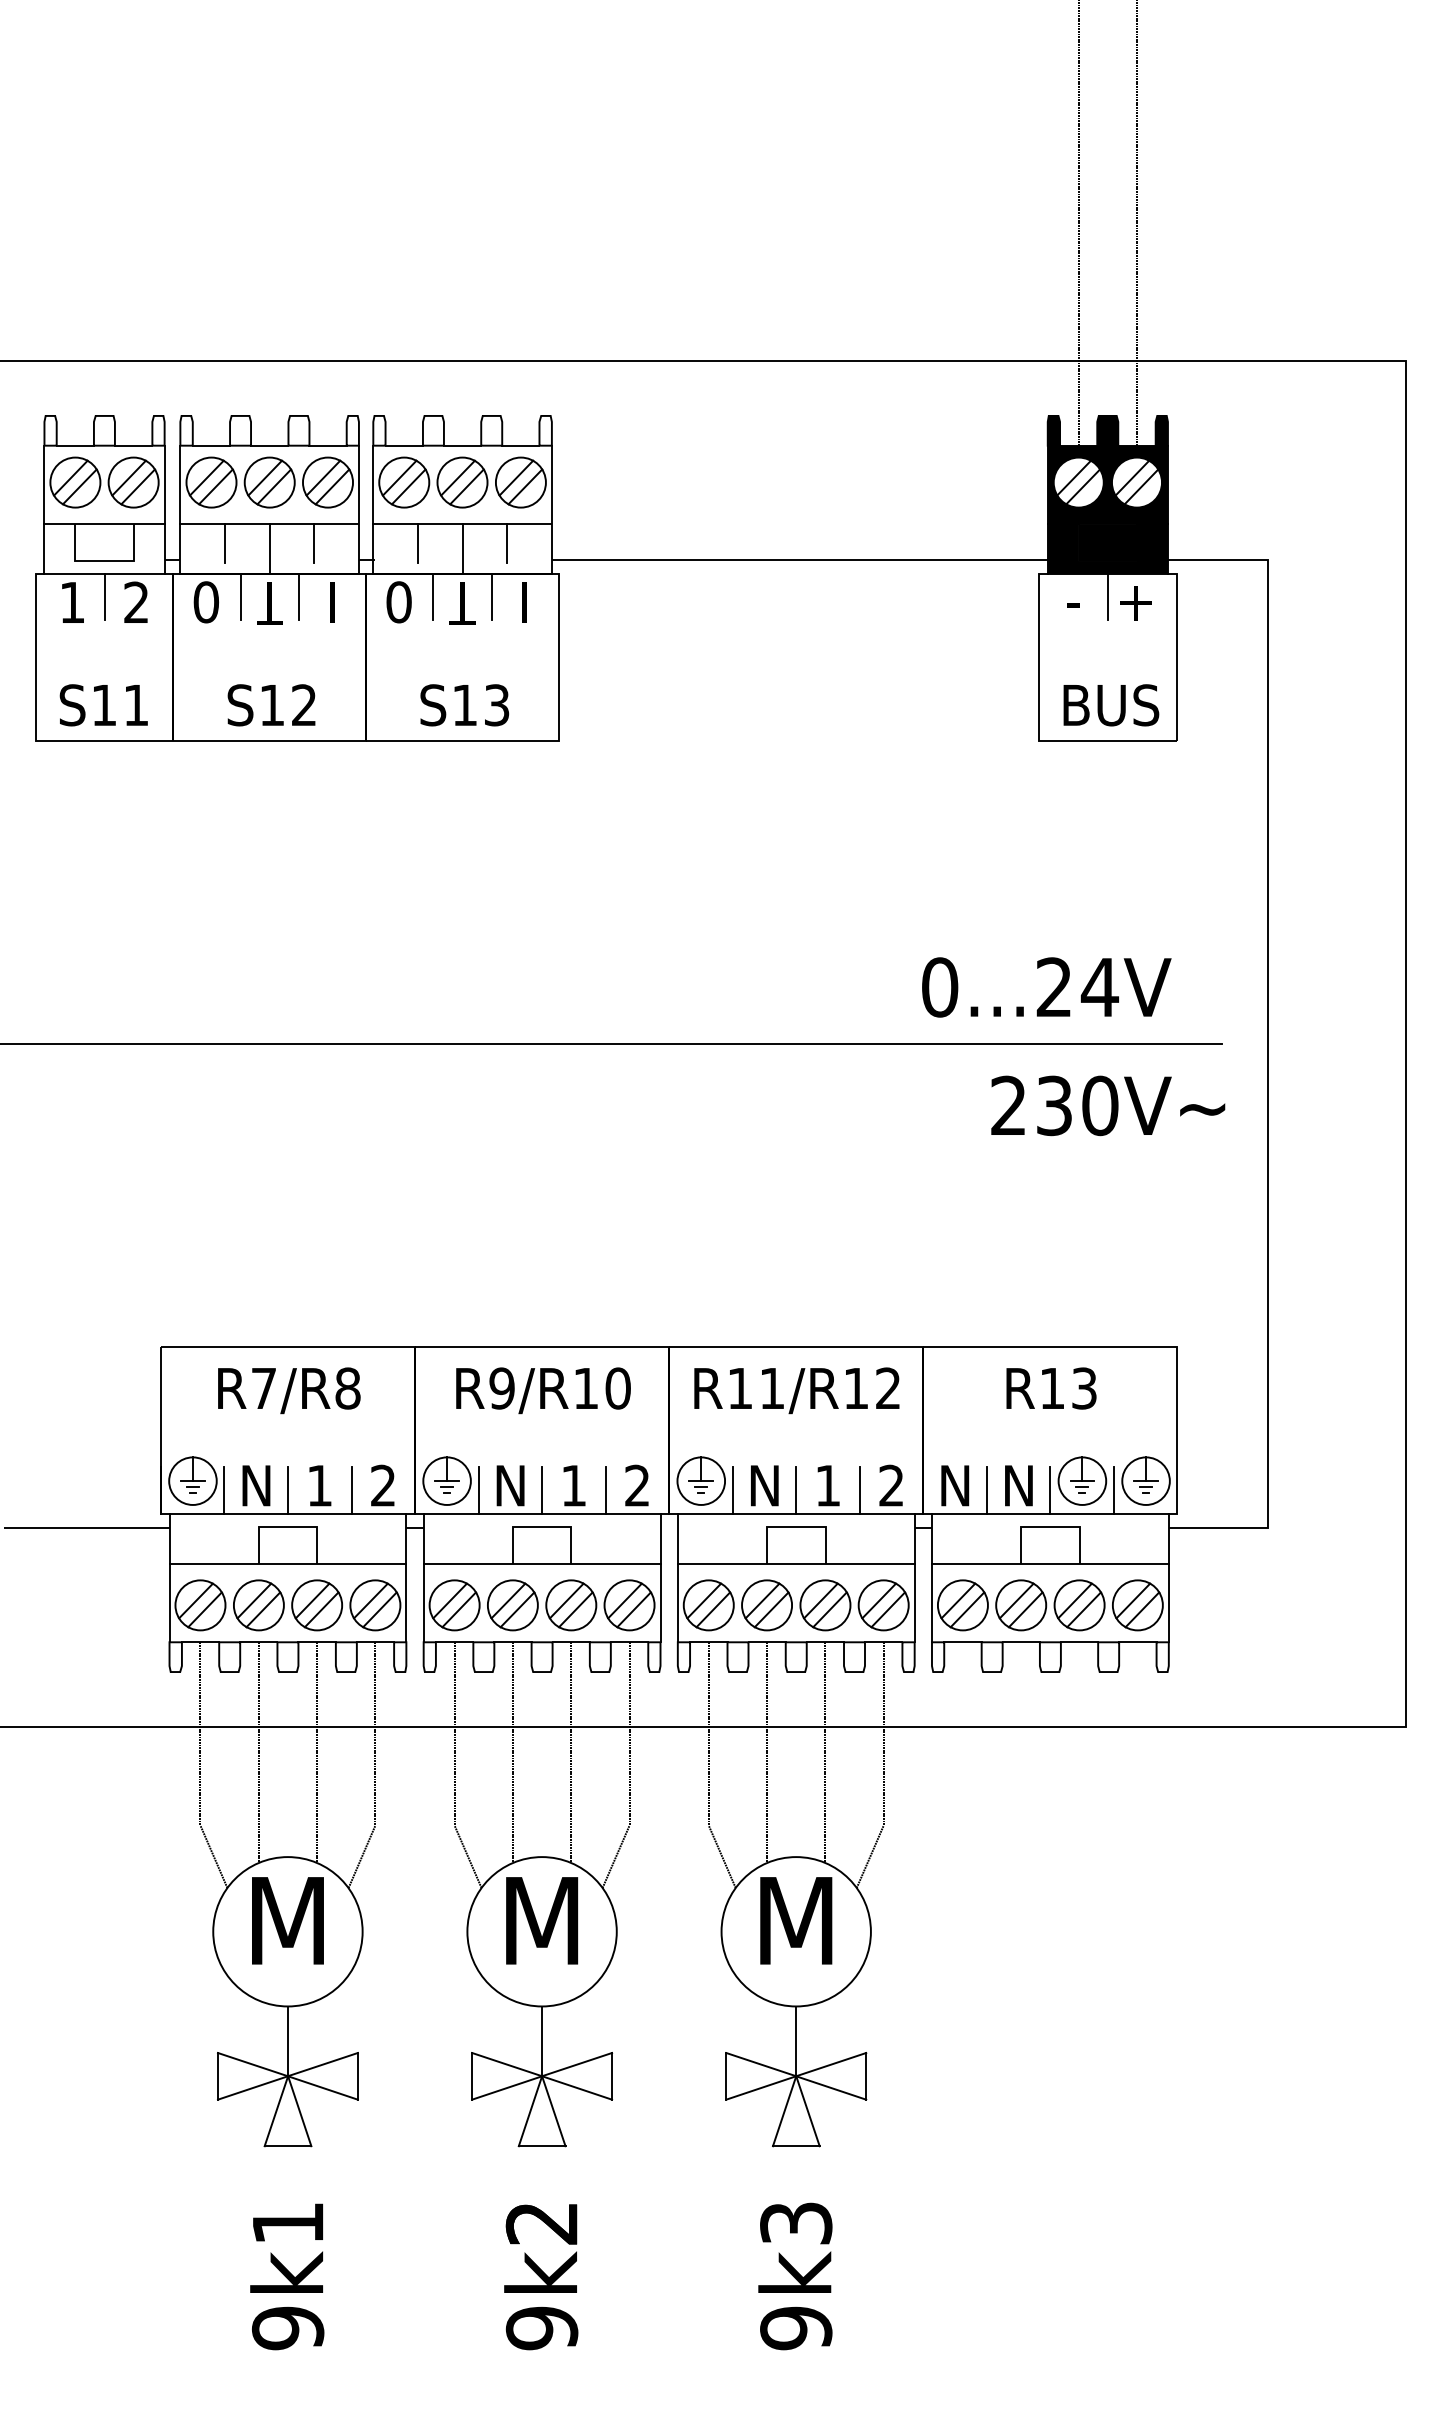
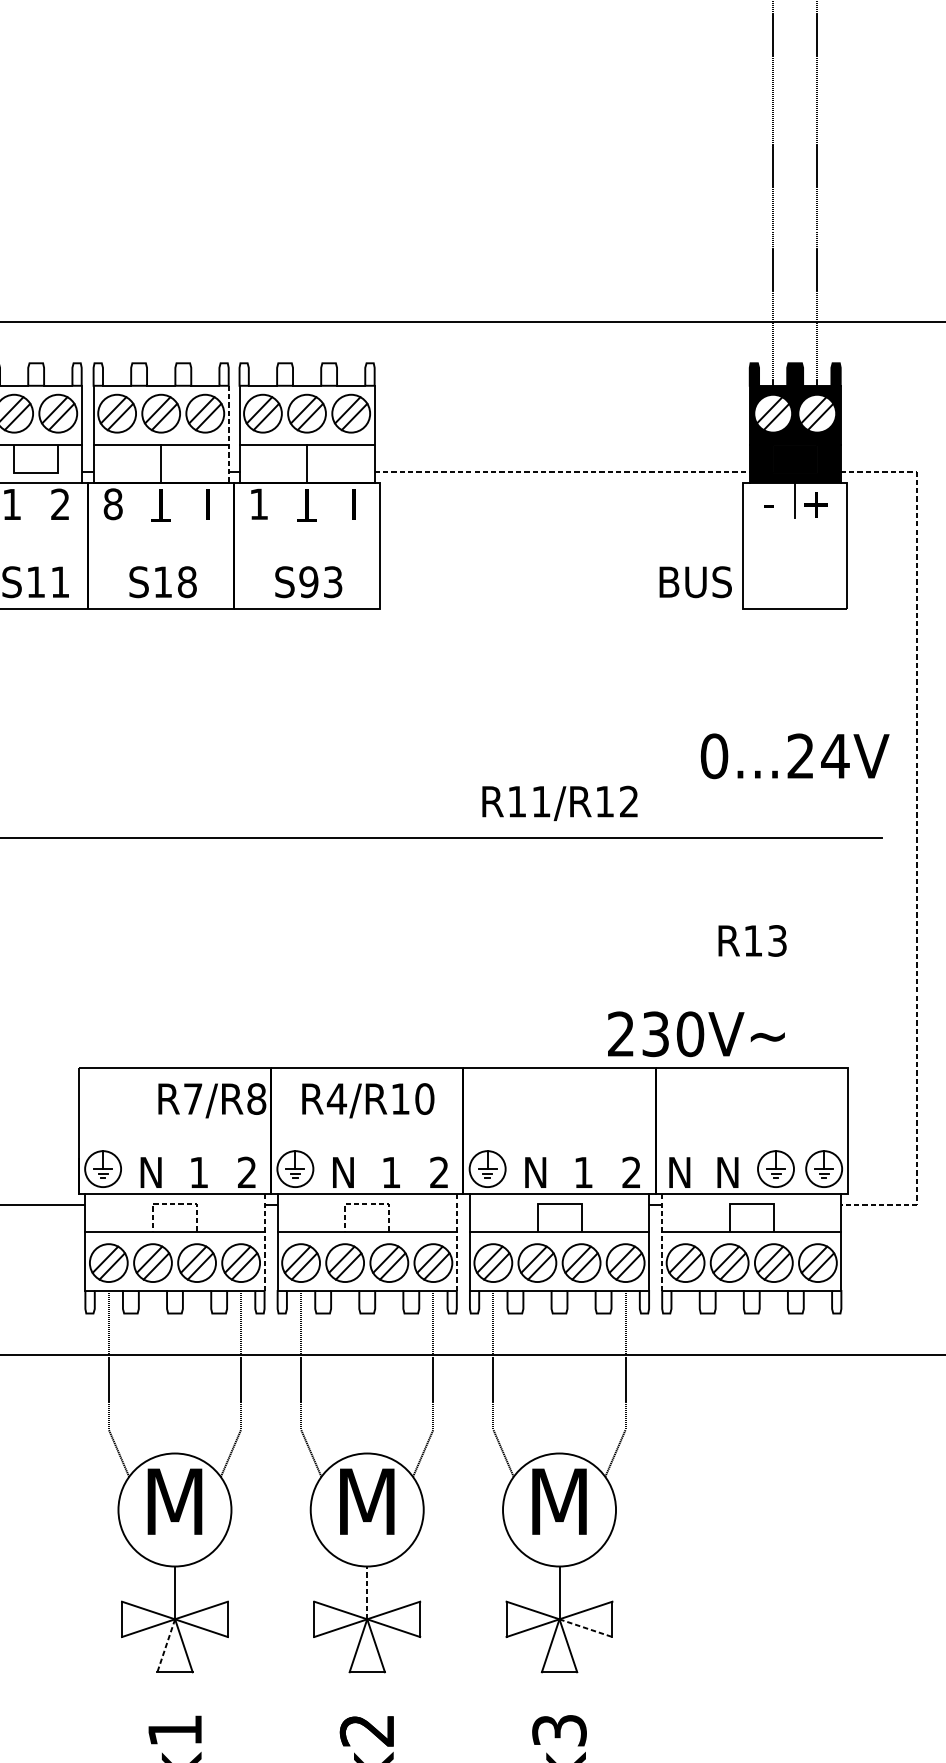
line: (358, 510) -> (228, 434), solid -> dashed
line: (225, 543) -> (127, 459), removed
line: (314, 543) -> (195, 459), removed
line: (417, 543) -> (272, 459), removed
line: (507, 543) -> (341, 459), removed
line: (799, 559) -> (561, 471), solid -> dashed
line: (104, 597) -> (36, 500), removed
line: (240, 597) -> (139, 500), removed
line: (298, 597) -> (182, 500), removed
line: (433, 597) -> (285, 500), removed
line: (491, 597) -> (328, 500), removed
text: (205, 602) -> (112, 504), 0 -> 8
text: (398, 602) -> (258, 504), 0 -> 1
text: (303, 705) -> (186, 582), S12 -> S18
text: (464, 705) -> (308, 582), S13 -> S93
text: (1111, 705) -> (695, 582), moved
text: (1046, 987) -> (794, 756), moved
line: (1268, 1043) -> (916, 838), solid -> dashed
text: (1108, 1105) -> (696, 1033), moved
text: (501, 1388) -> (336, 1099), R9/R10 -> R4/R10
text: (1051, 1388) -> (752, 940), moved
text: (289, 1390) -> (212, 1100), moved
text: (796, 1390) -> (559, 803), moved
line: (224, 1490) -> (126, 1176), removed
line: (287, 1490) -> (174, 1176), removed
line: (351, 1490) -> (223, 1176), removed
line: (478, 1490) -> (319, 1176), removed
line: (542, 1490) -> (367, 1176), removed
line: (605, 1490) -> (415, 1176), removed
line: (732, 1490) -> (511, 1176), removed
line: (796, 1490) -> (559, 1176), removed
line: (859, 1490) -> (607, 1176), removed
line: (986, 1490) -> (703, 1176), removed
line: (1050, 1490) -> (751, 1176), removed
line: (1113, 1490) -> (799, 1176), removed
line: (287, 1526) -> (174, 1203), solid -> dashed
line: (541, 1526) -> (366, 1203), solid -> dashed
line: (406, 1577) -> (264, 1242), solid -> dashed
line: (660, 1577) -> (456, 1242), solid -> dashed
line: (931, 1577) -> (661, 1242), solid -> dashed
line: (258, 1752) -> (152, 1374), removed
line: (317, 1752) -> (197, 1374), removed
line: (512, 1752) -> (344, 1374), removed
line: (571, 1752) -> (389, 1374), removed
line: (767, 1752) -> (537, 1374), removed
line: (825, 1752) -> (581, 1374), removed
line: (542, 2041) -> (367, 1593), solid -> dashed
line: (831, 2087) -> (586, 1627), solid -> dashed
line: (276, 2111) -> (166, 1645), solid -> dashed

